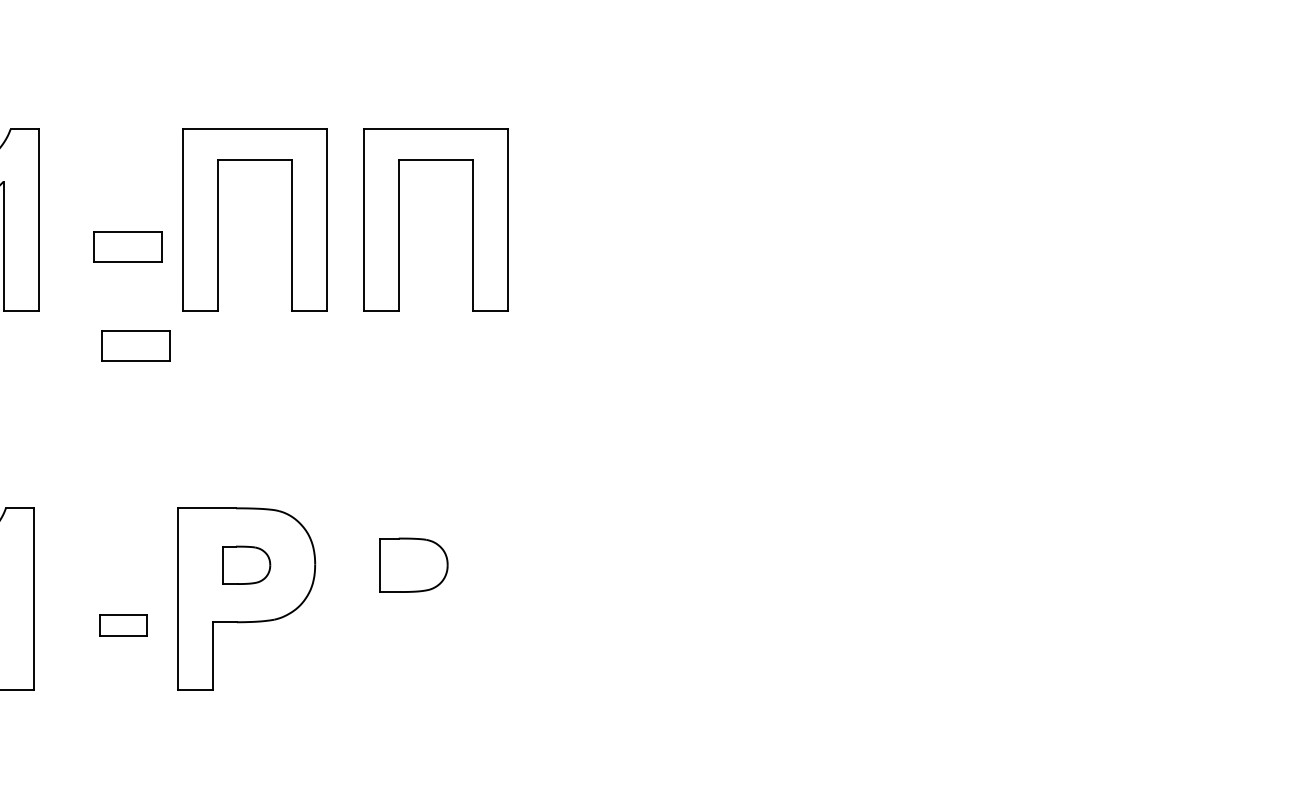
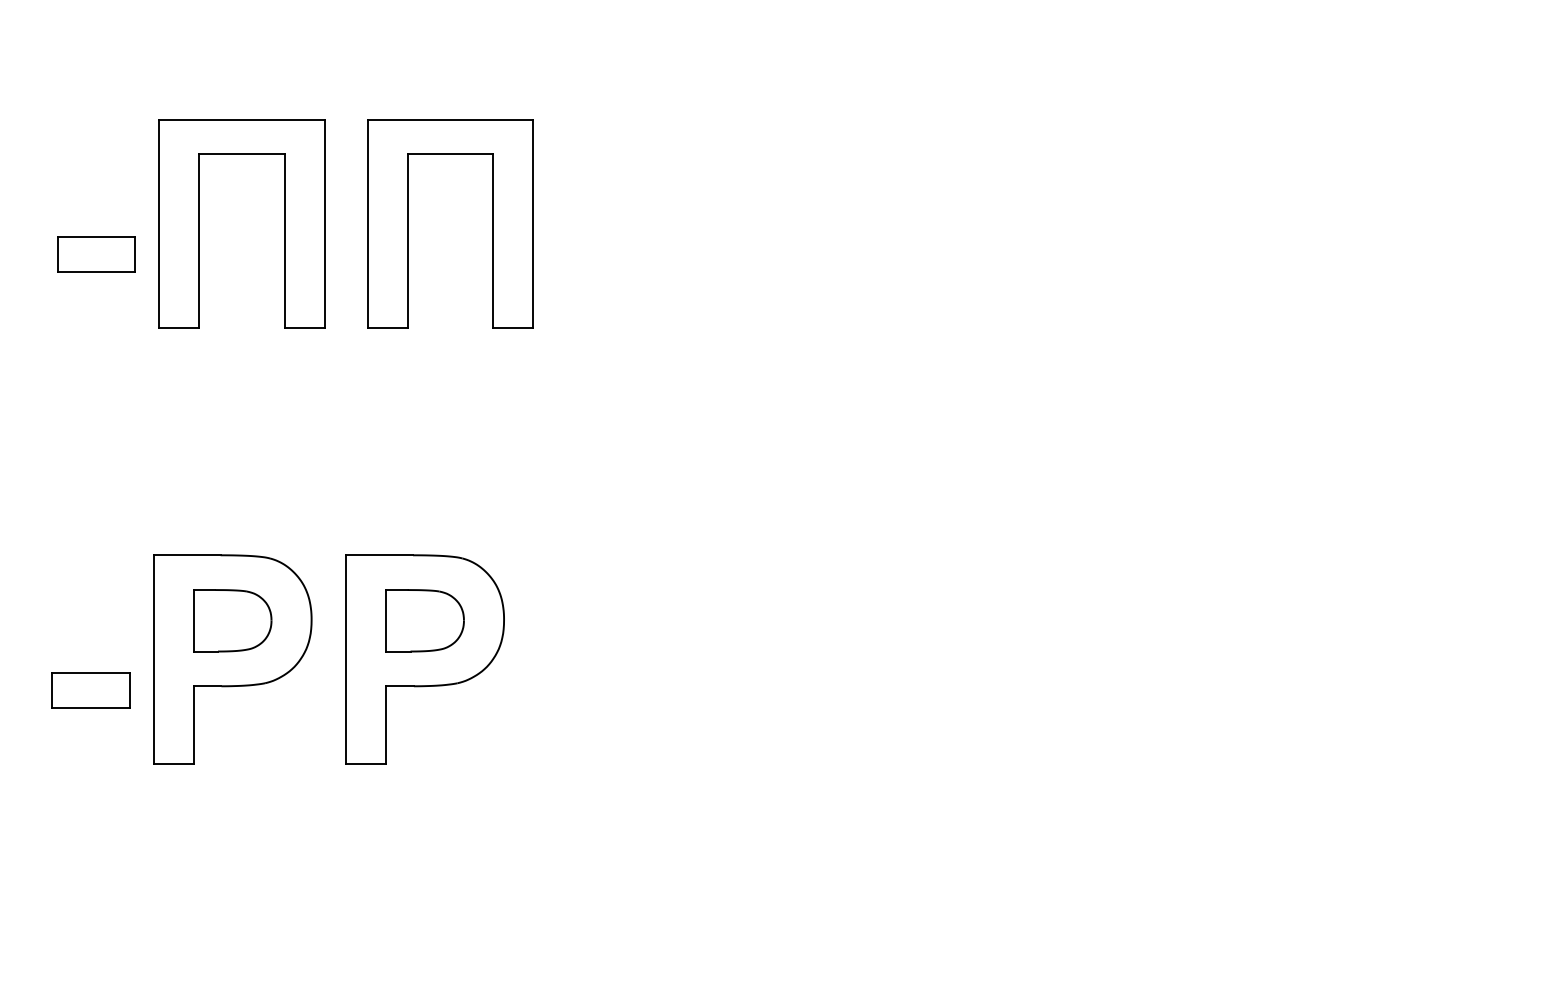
part: (135, 345) -> (105, 368), removed
part: (246, 565) -> (232, 620), size x1.43
part: (413, 598) -> (424, 659), added
part: (122, 625) -> (90, 690), size x1.43

